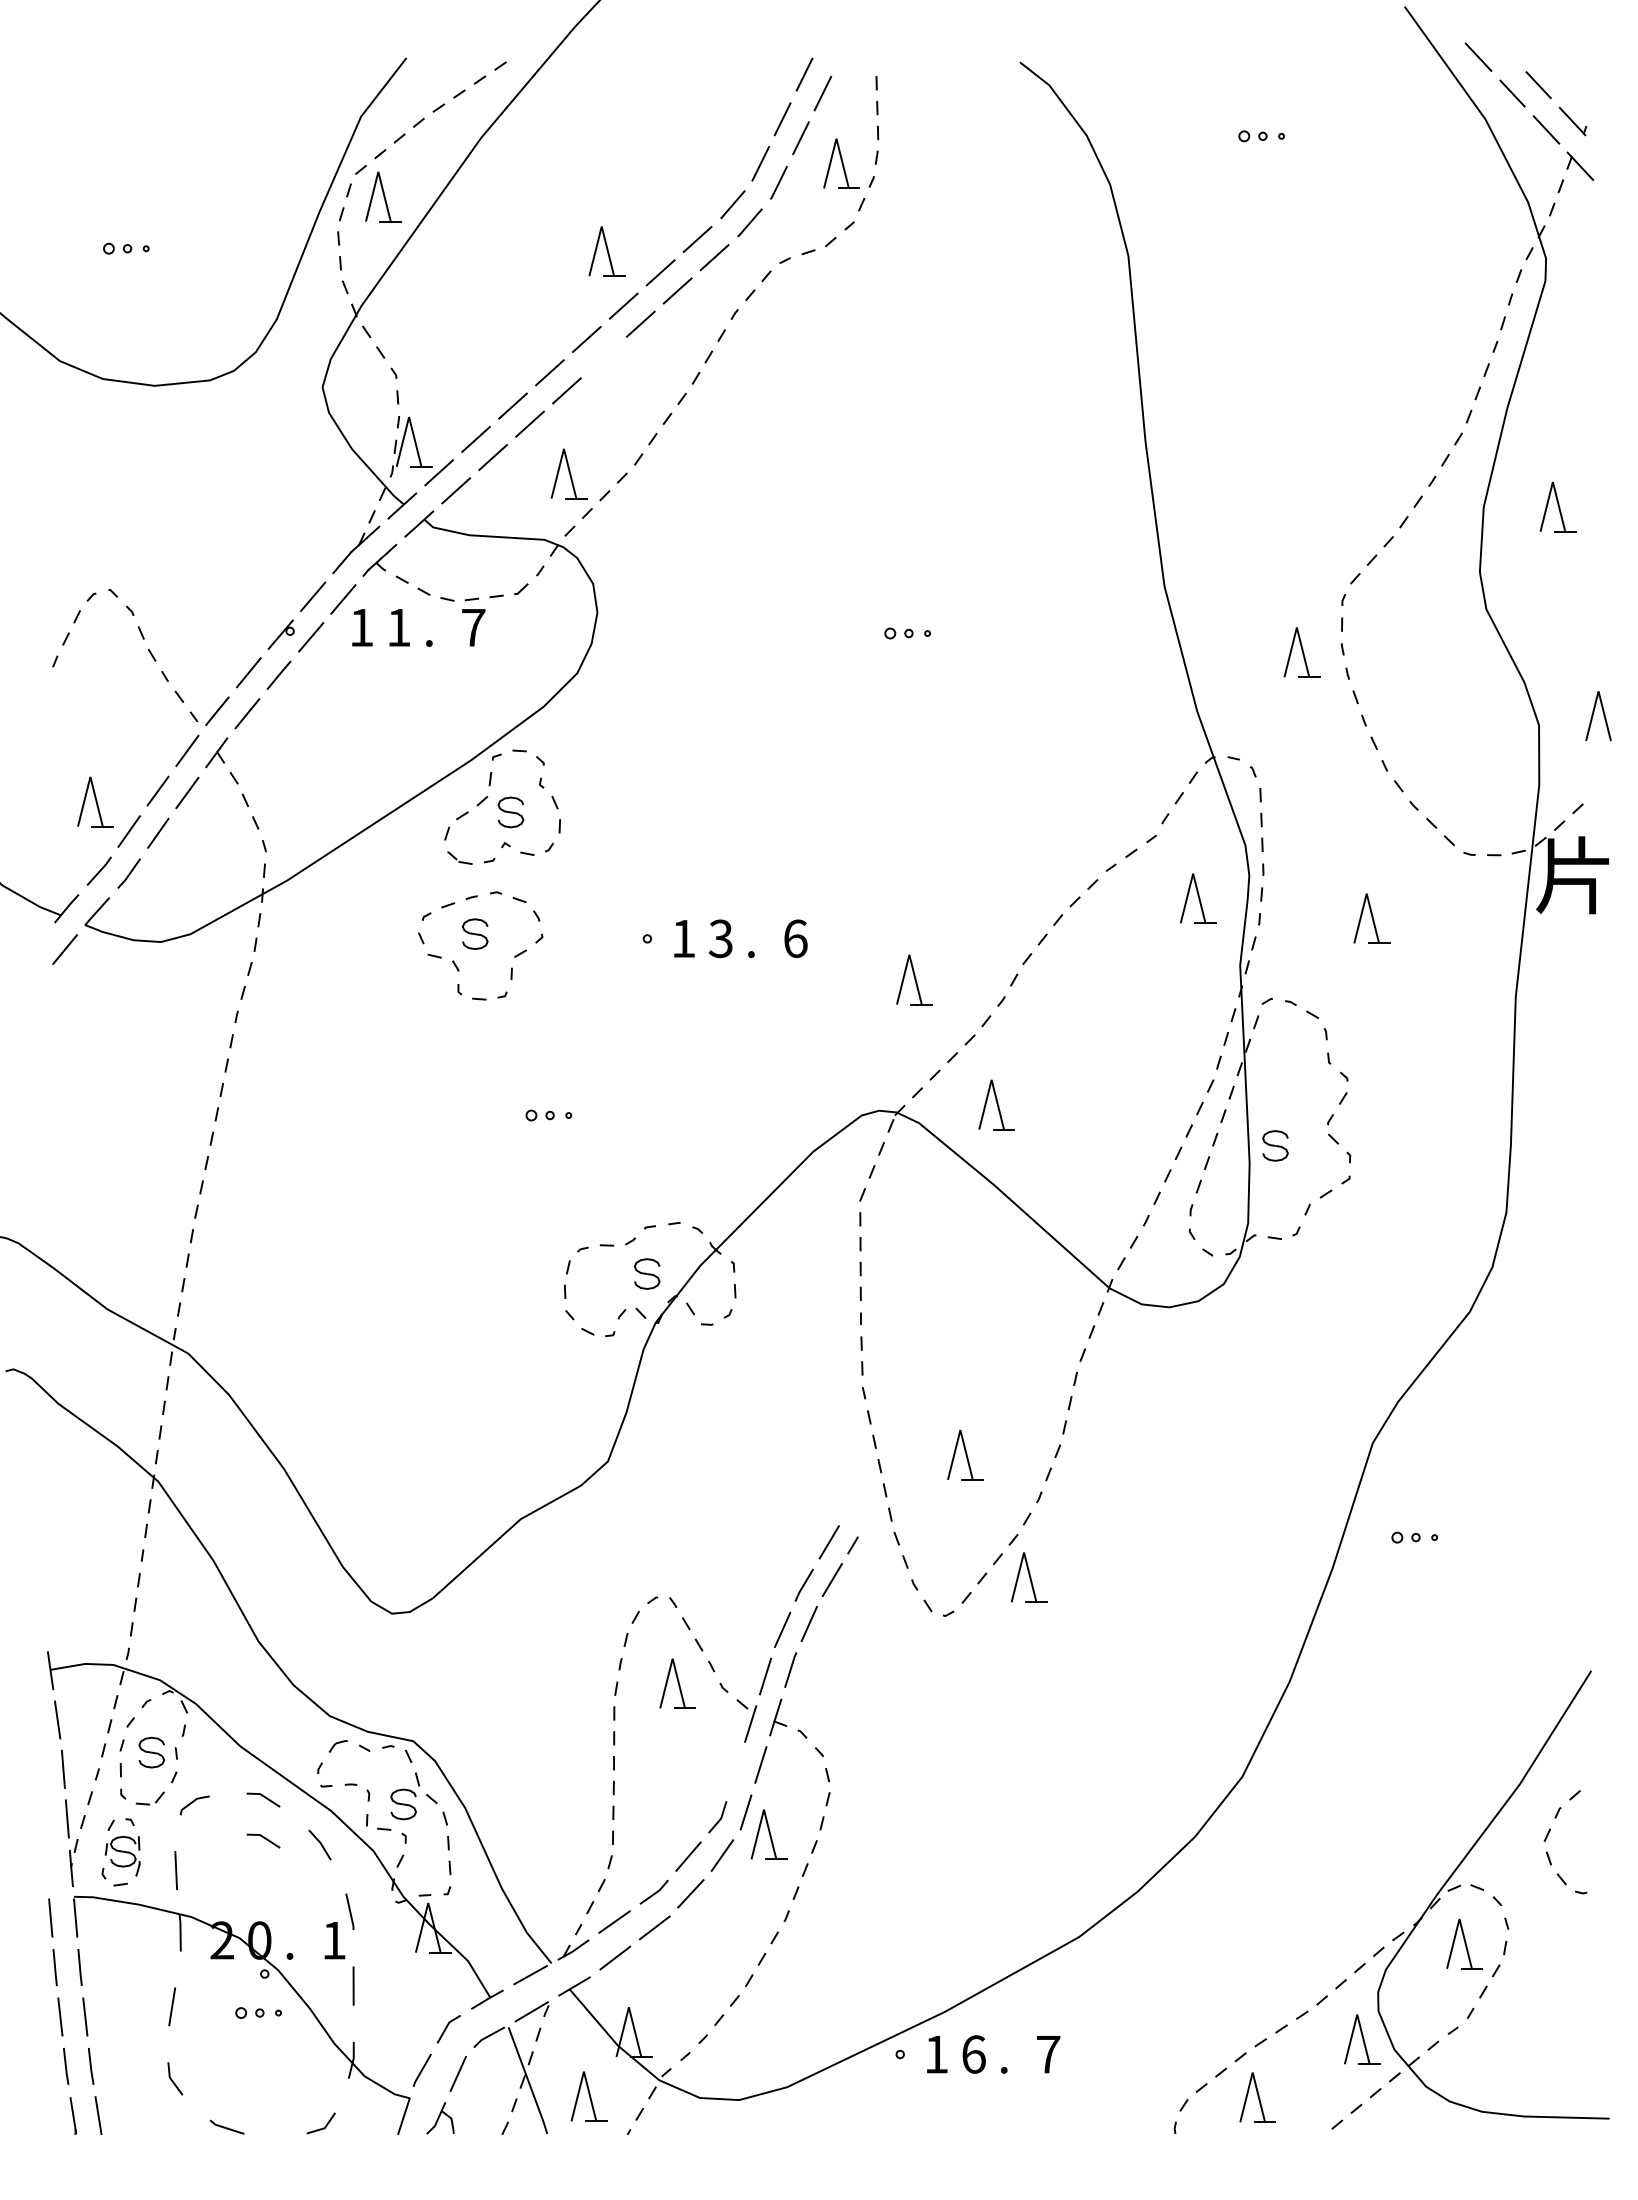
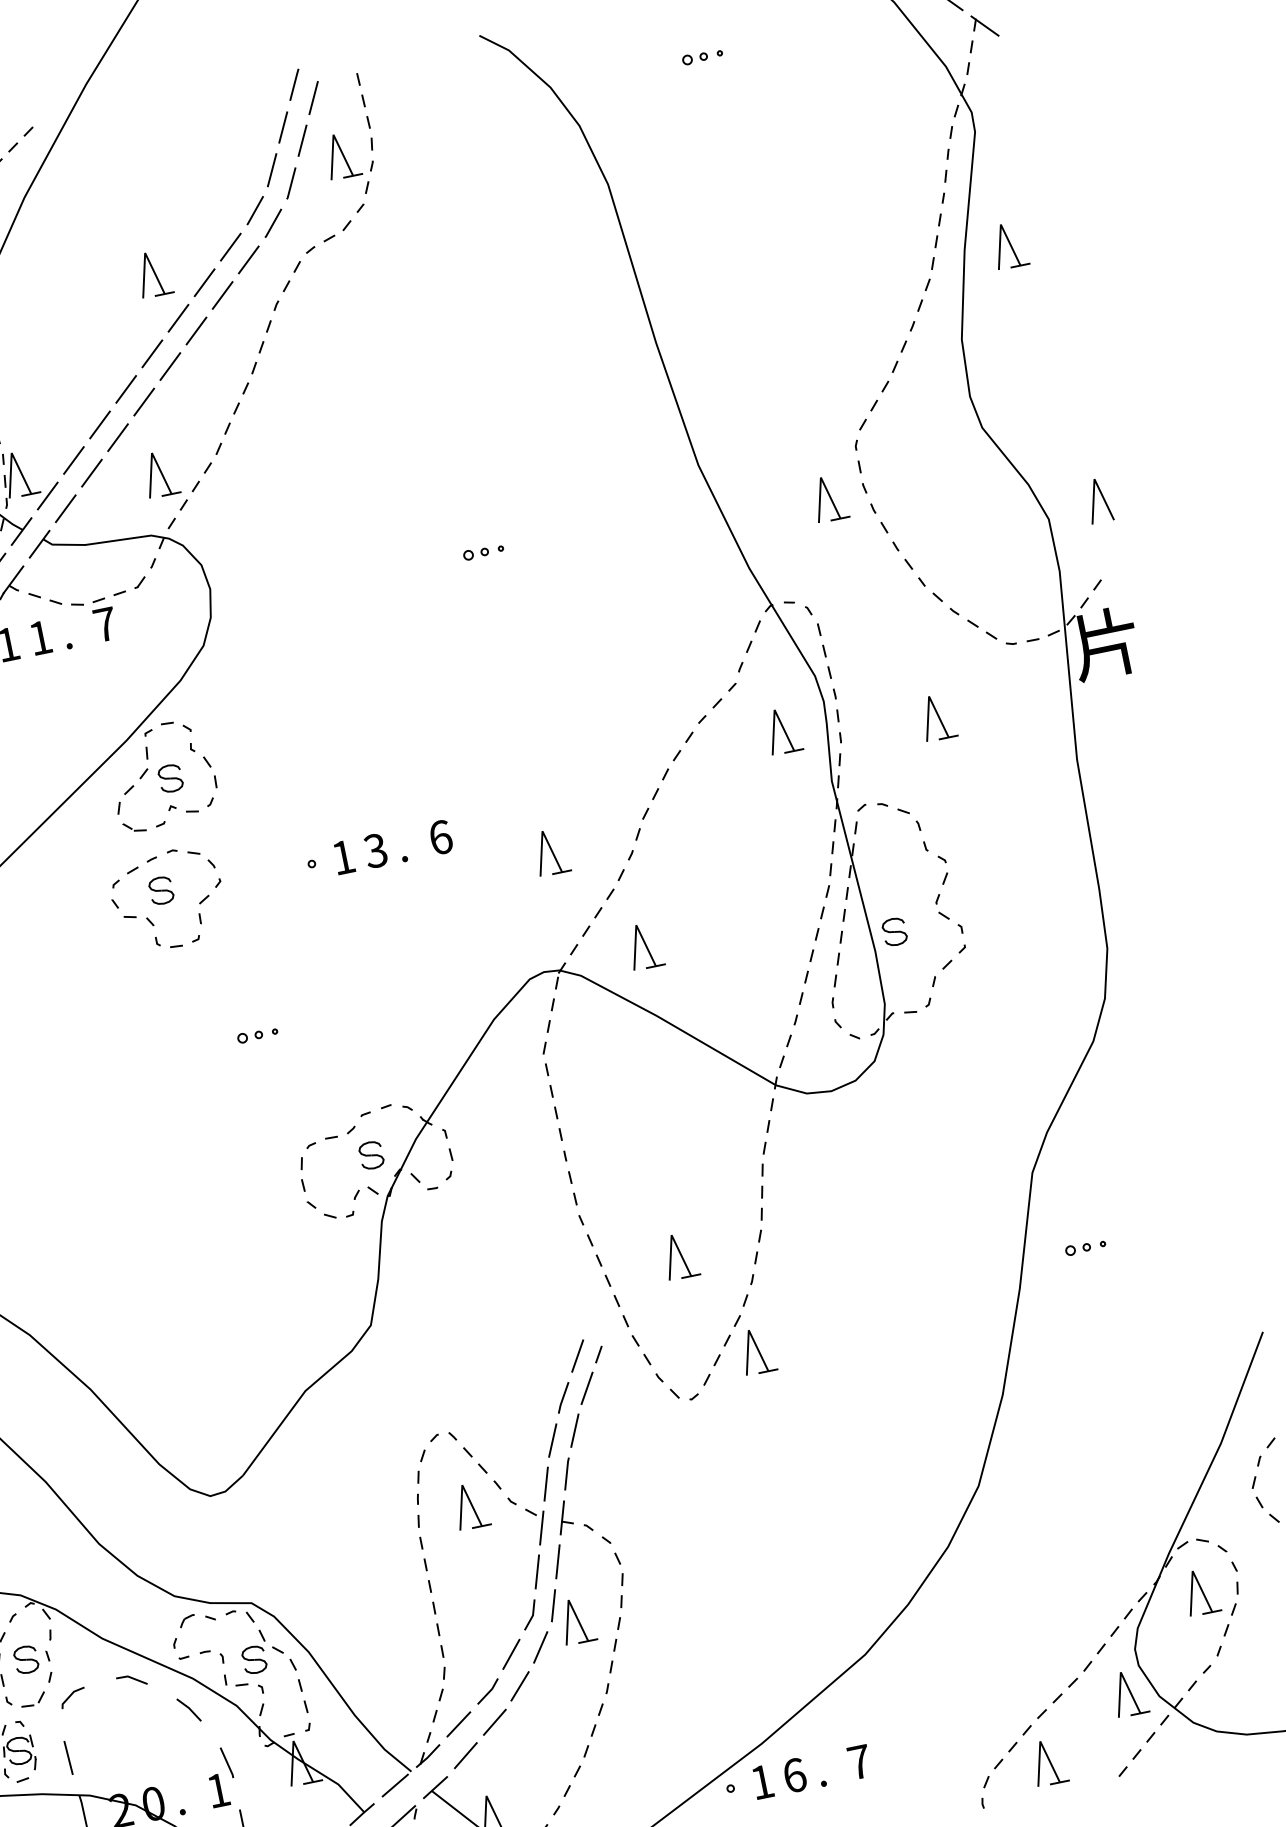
line: (603, 357) -> (170, 366), added
part: (1557, 506) -> (1009, 245), moved
line: (735, 1771) -> (537, 1572), added
line: (263, 1838) -> (138, 1714), removed

